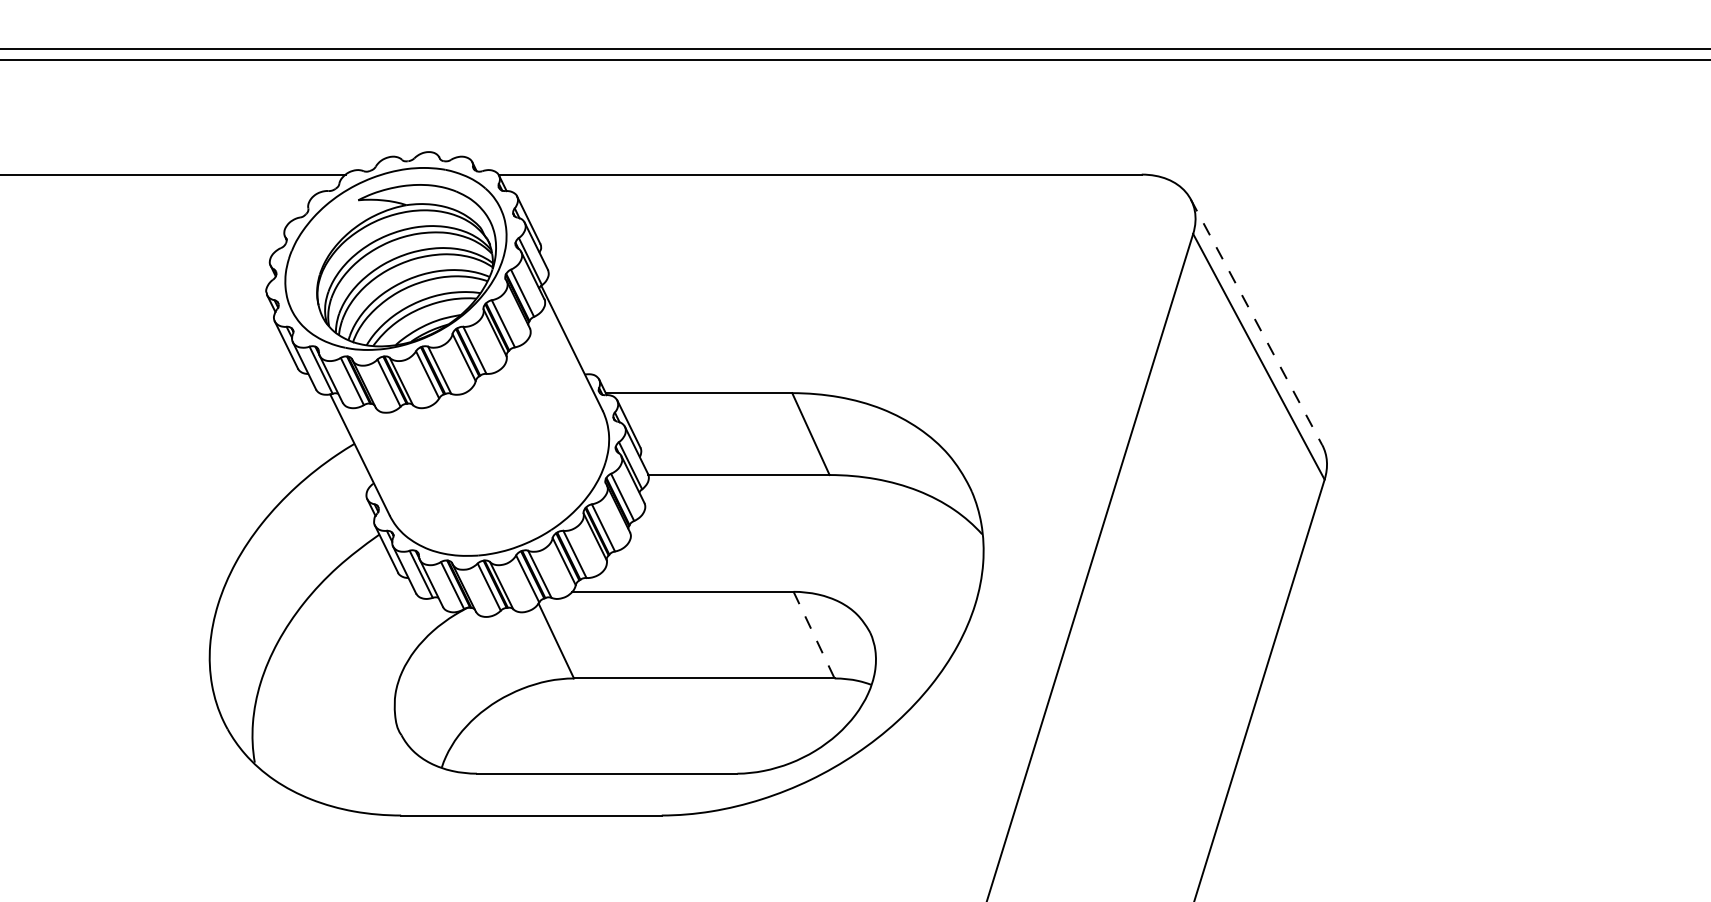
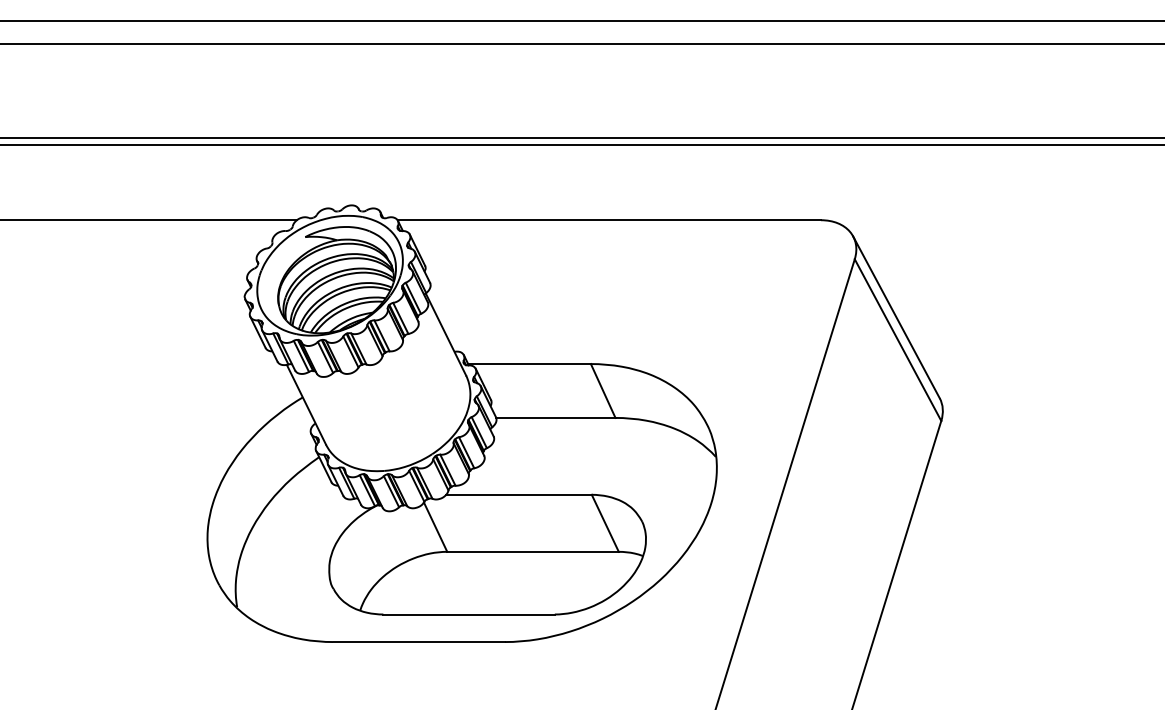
line: (1256, 322) -> (896, 317), dashed -> solid
line: (814, 635) -> (605, 523), dashed -> solid

